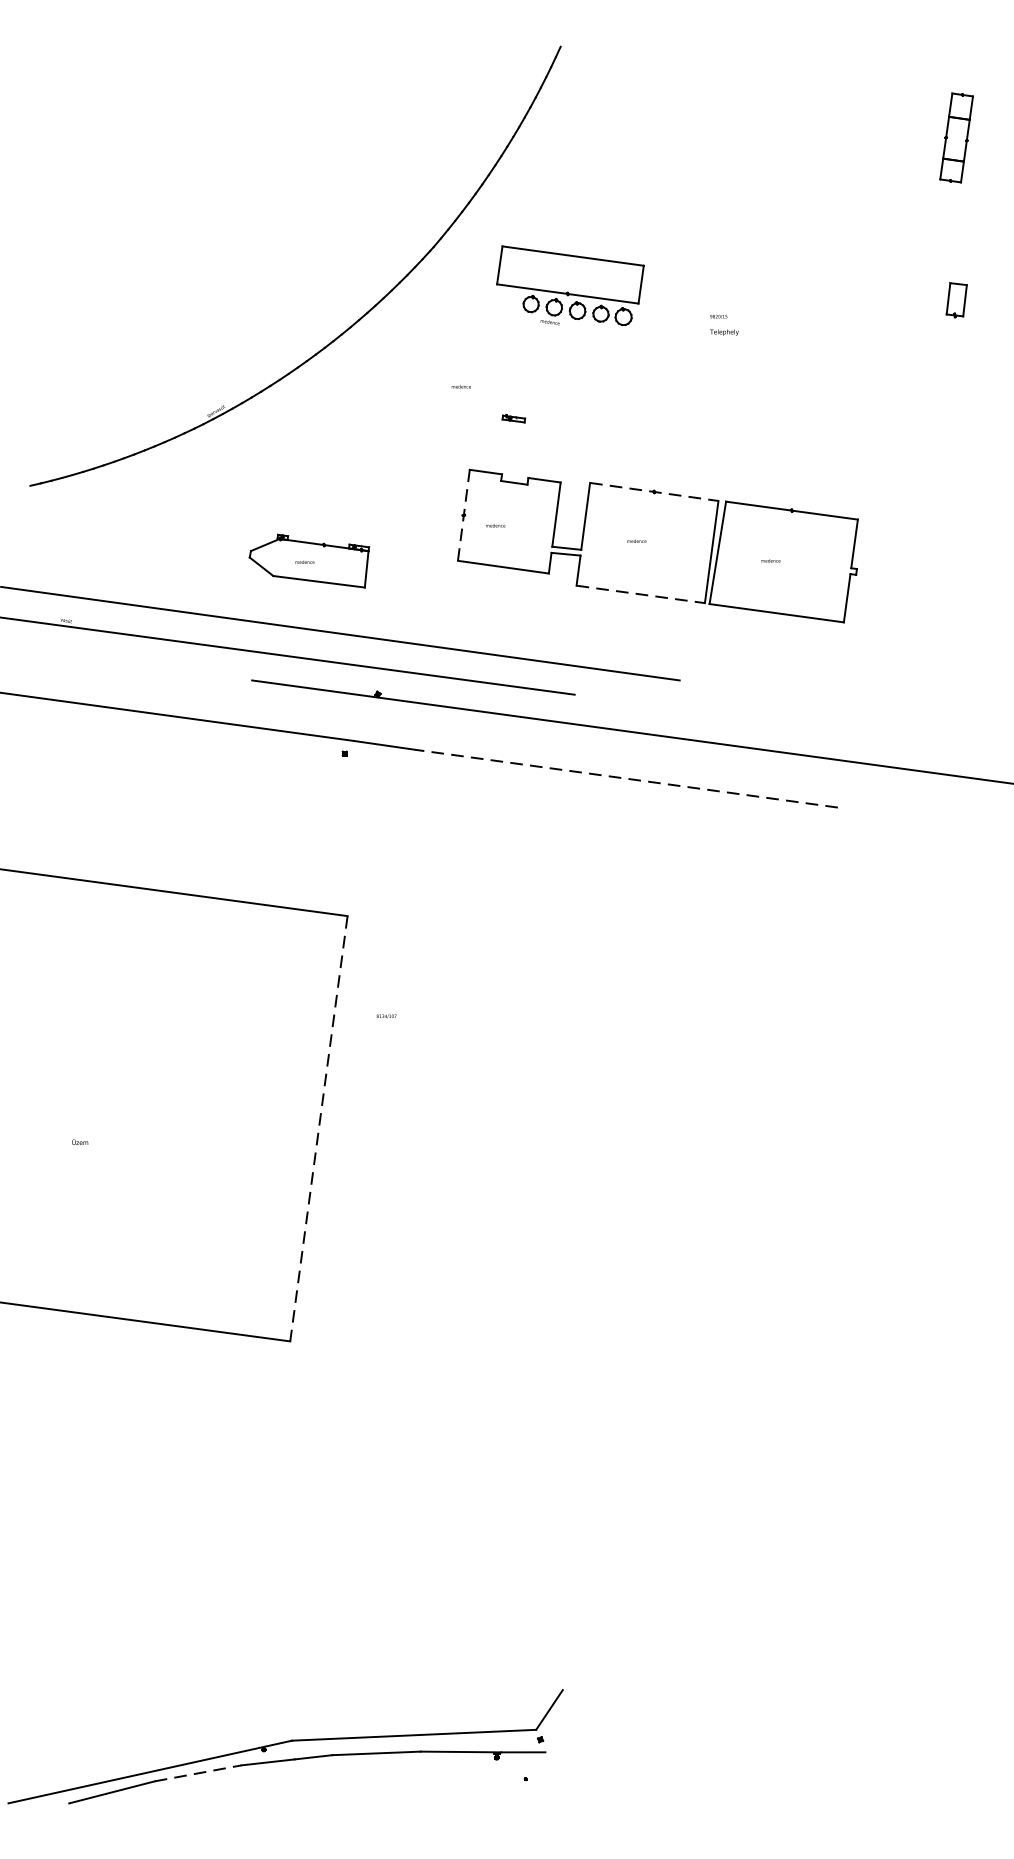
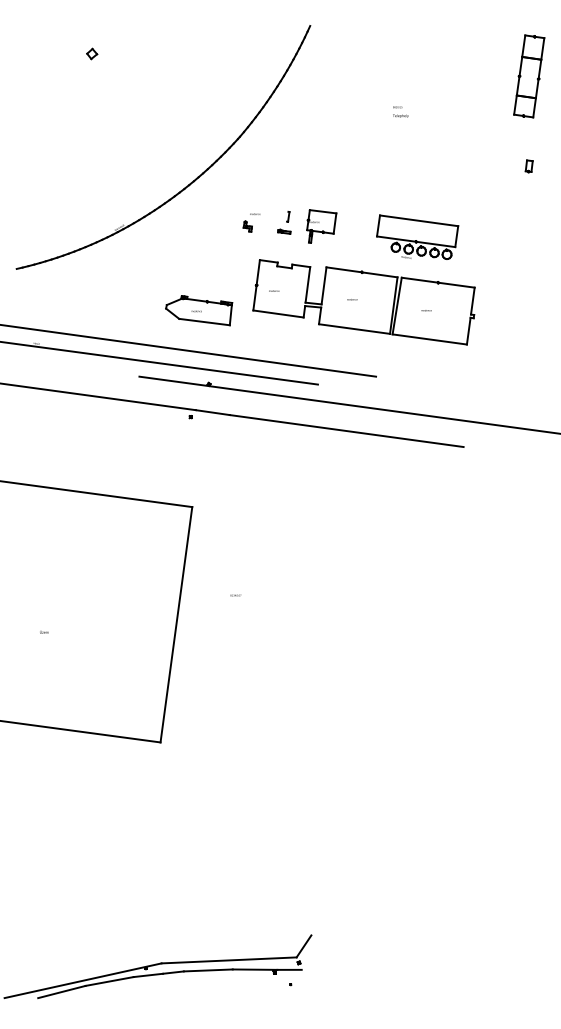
part: (167, 96) -> (92, 53), added
part: (956, 138) -> (529, 76), size x1.67
part: (570, 284) -> (417, 236), moved
part: (955, 300) -> (528, 166), size x0.62
text: (723, 324) -> (400, 111), moved
part: (521, 391) -> (288, 216), added
part: (447, 409) -> (247, 226), added
part: (581, 409) -> (321, 226), added
line: (655, 492) -> (362, 272), dashed -> solid
line: (463, 513) -> (256, 284), dashed -> solid
part: (310, 560) -> (199, 310), moved
line: (640, 595) -> (354, 329), dashed -> solid
line: (626, 777) -> (346, 430), dashed -> solid
text: (385, 1016) -> (235, 595), moved
line: (319, 1128) -> (176, 624), dashed -> solid
line: (199, 1773) -> (110, 981), dashed -> solid

